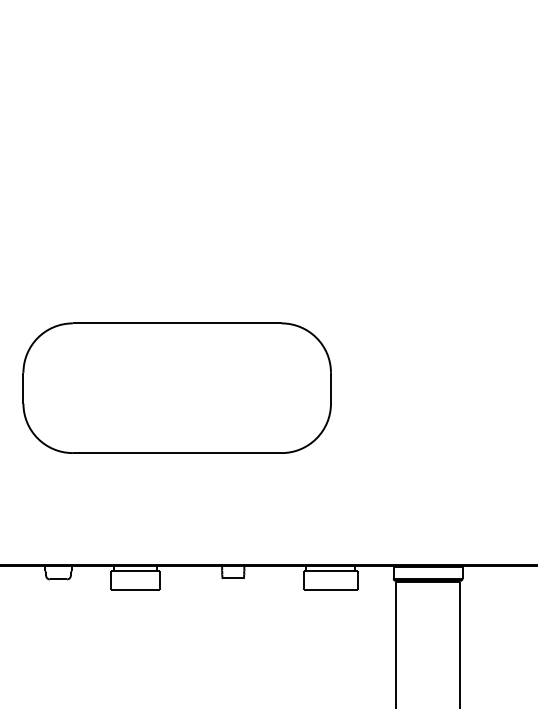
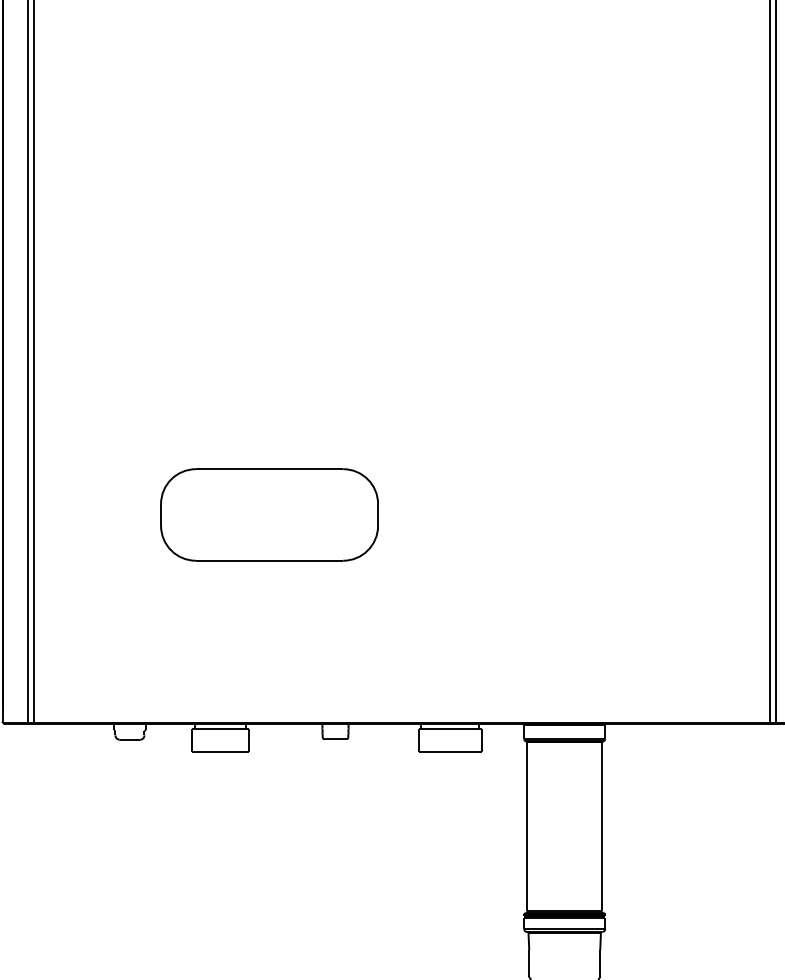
part: (177, 387) -> (269, 514), size x0.6

